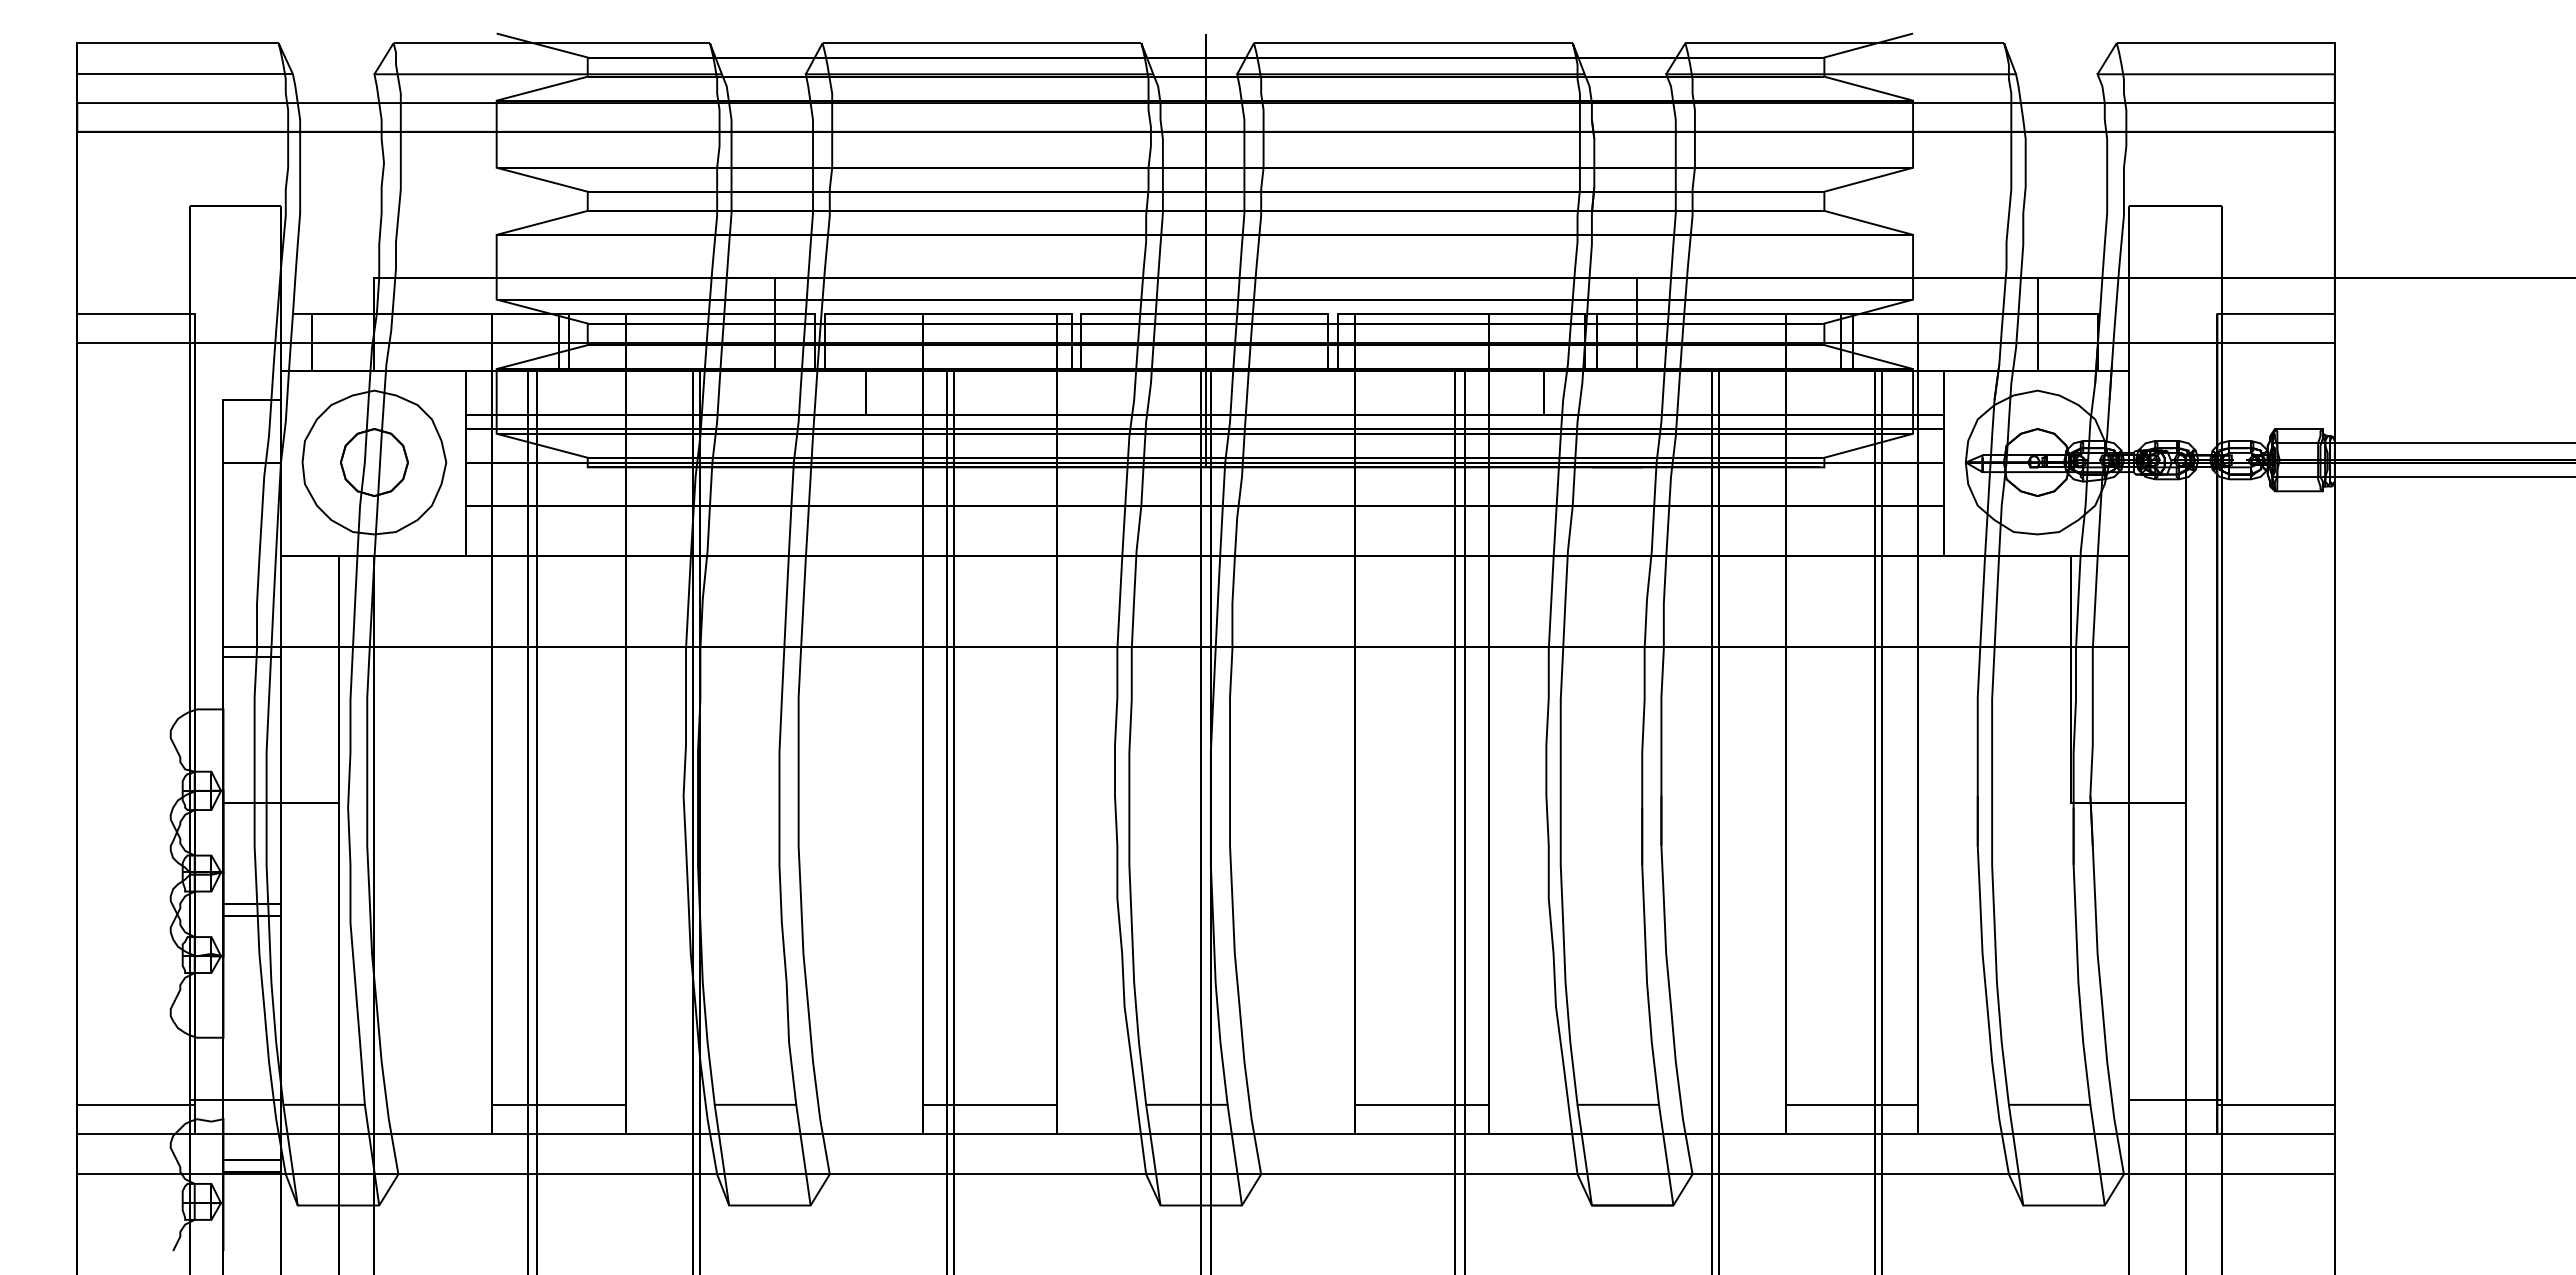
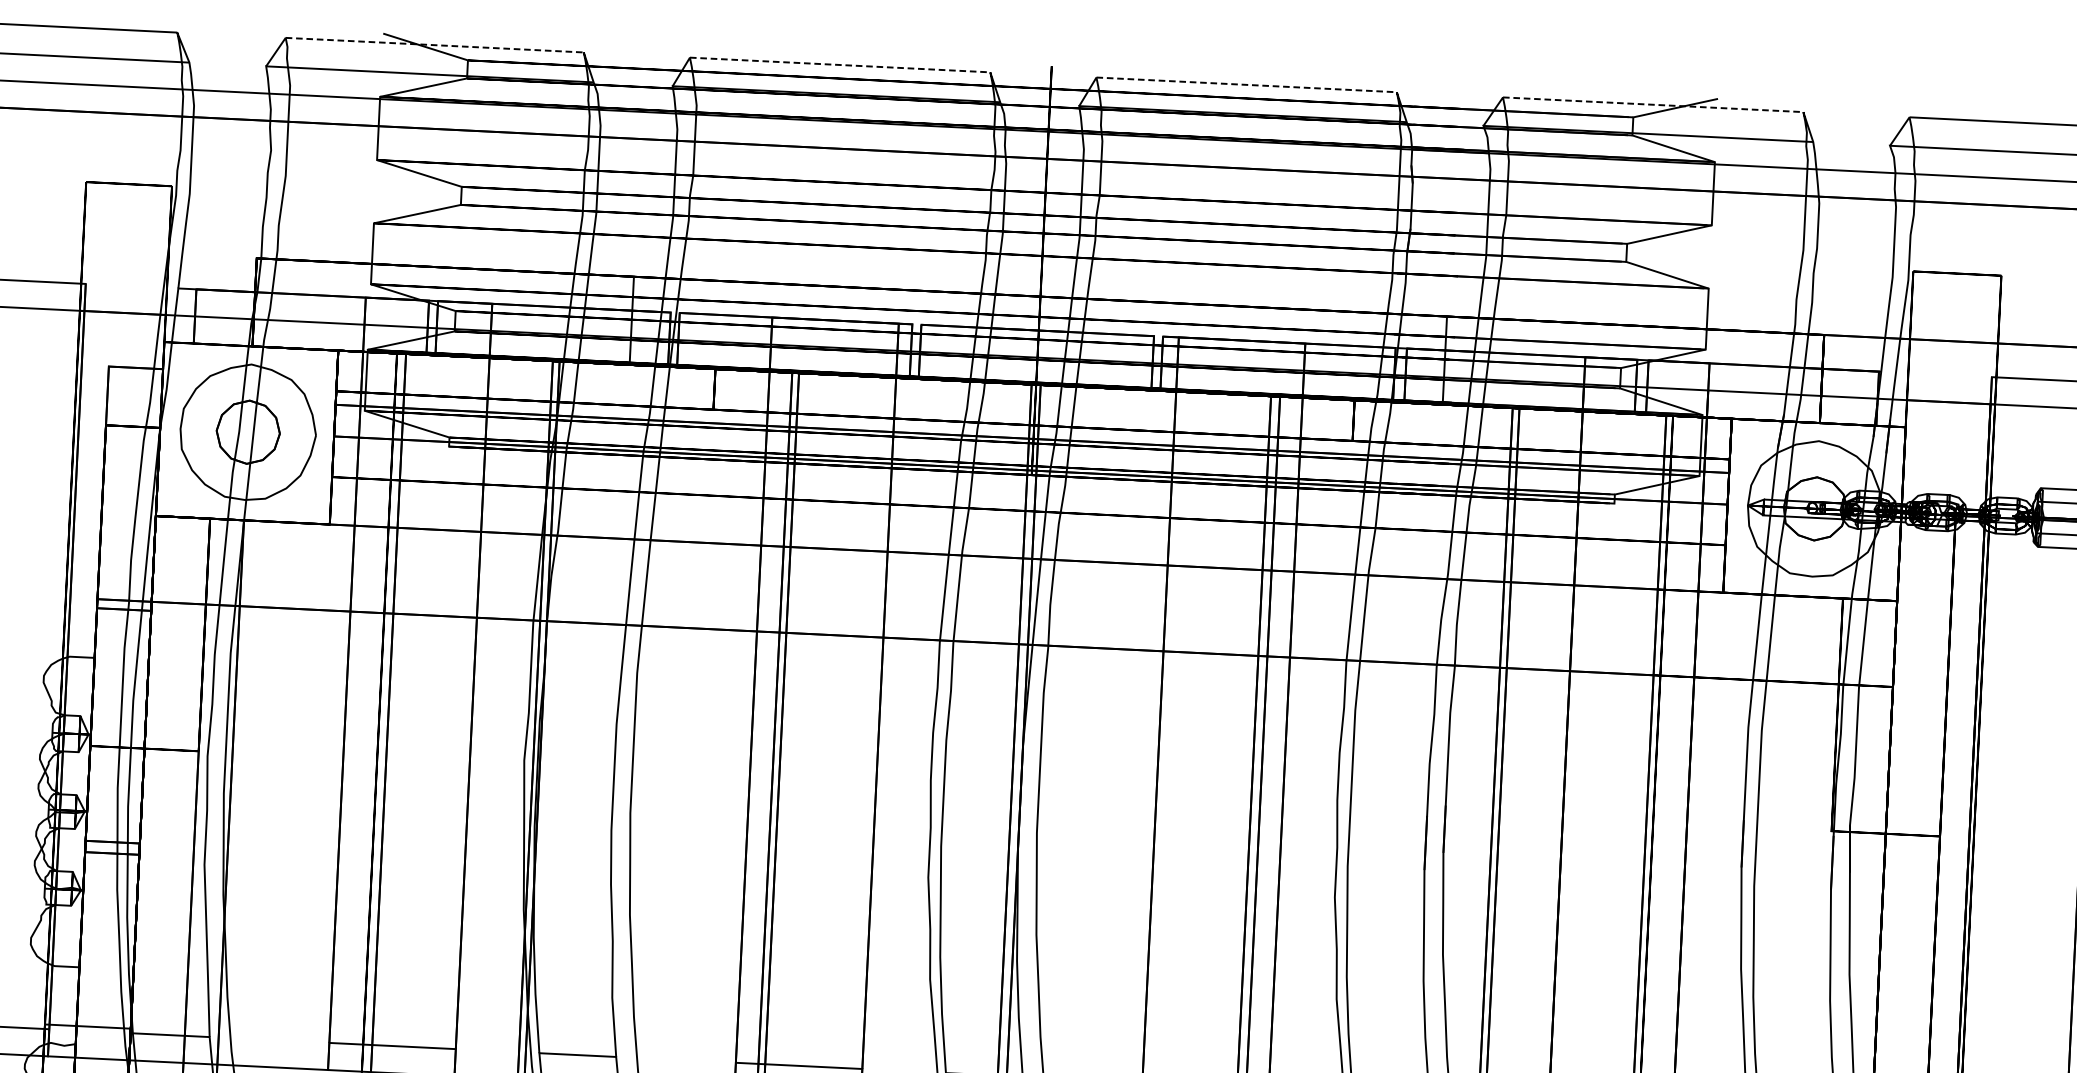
line: (552, 43) -> (435, 45), solid -> dashed
line: (982, 43) -> (840, 65), solid -> dashed
line: (1413, 43) -> (1246, 85), solid -> dashed
line: (1845, 43) -> (1653, 105), solid -> dashed

